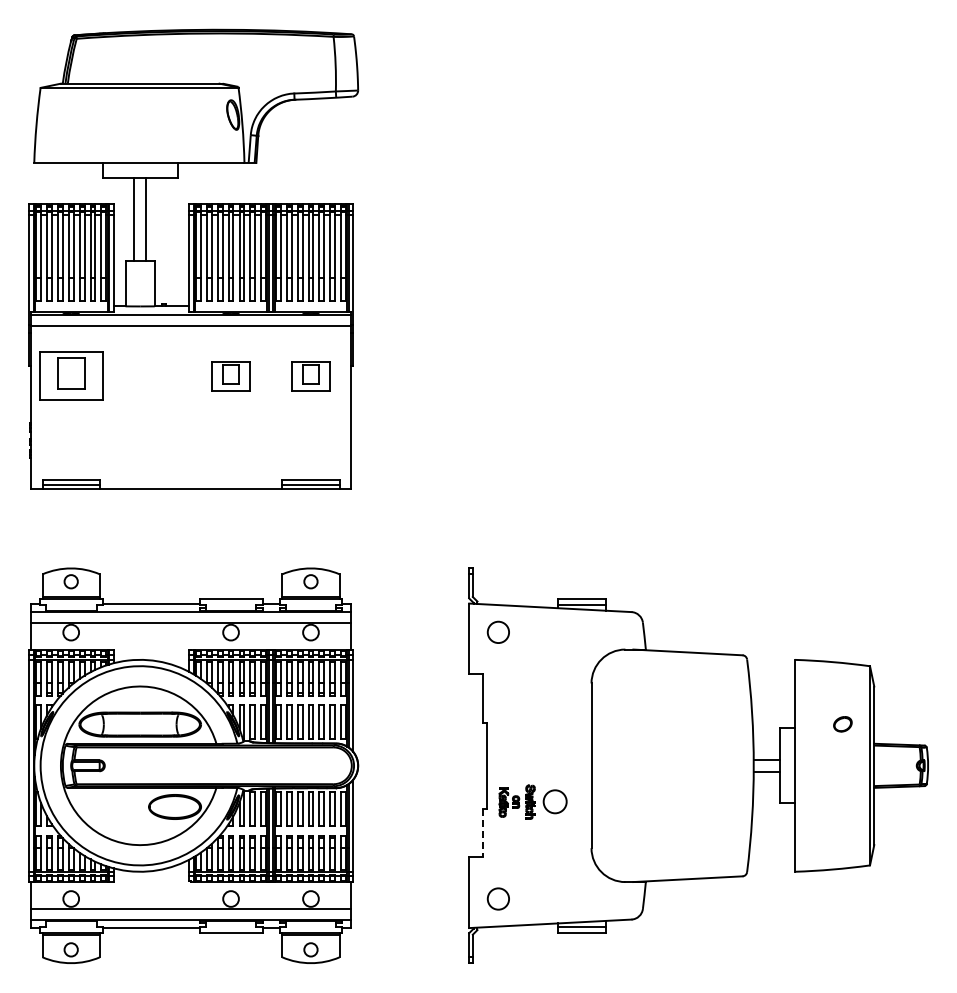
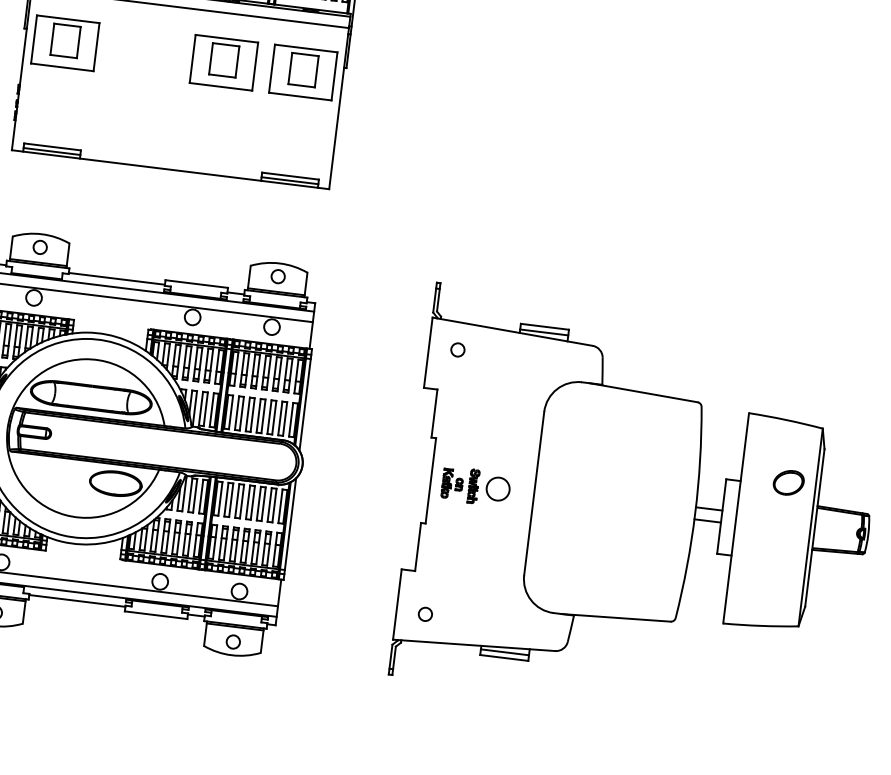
part: (231, 375) -> (224, 62), size x1.67
part: (310, 375) -> (302, 71), size x1.67
circle: (497, 632) -> (457, 349), size x0.62
part: (842, 724) -> (788, 483), size x1.67
part: (532, 801) -> (475, 486), moved
line: (482, 833) -> (417, 547), dashed -> solid
circle: (497, 898) -> (424, 613), size x0.62

